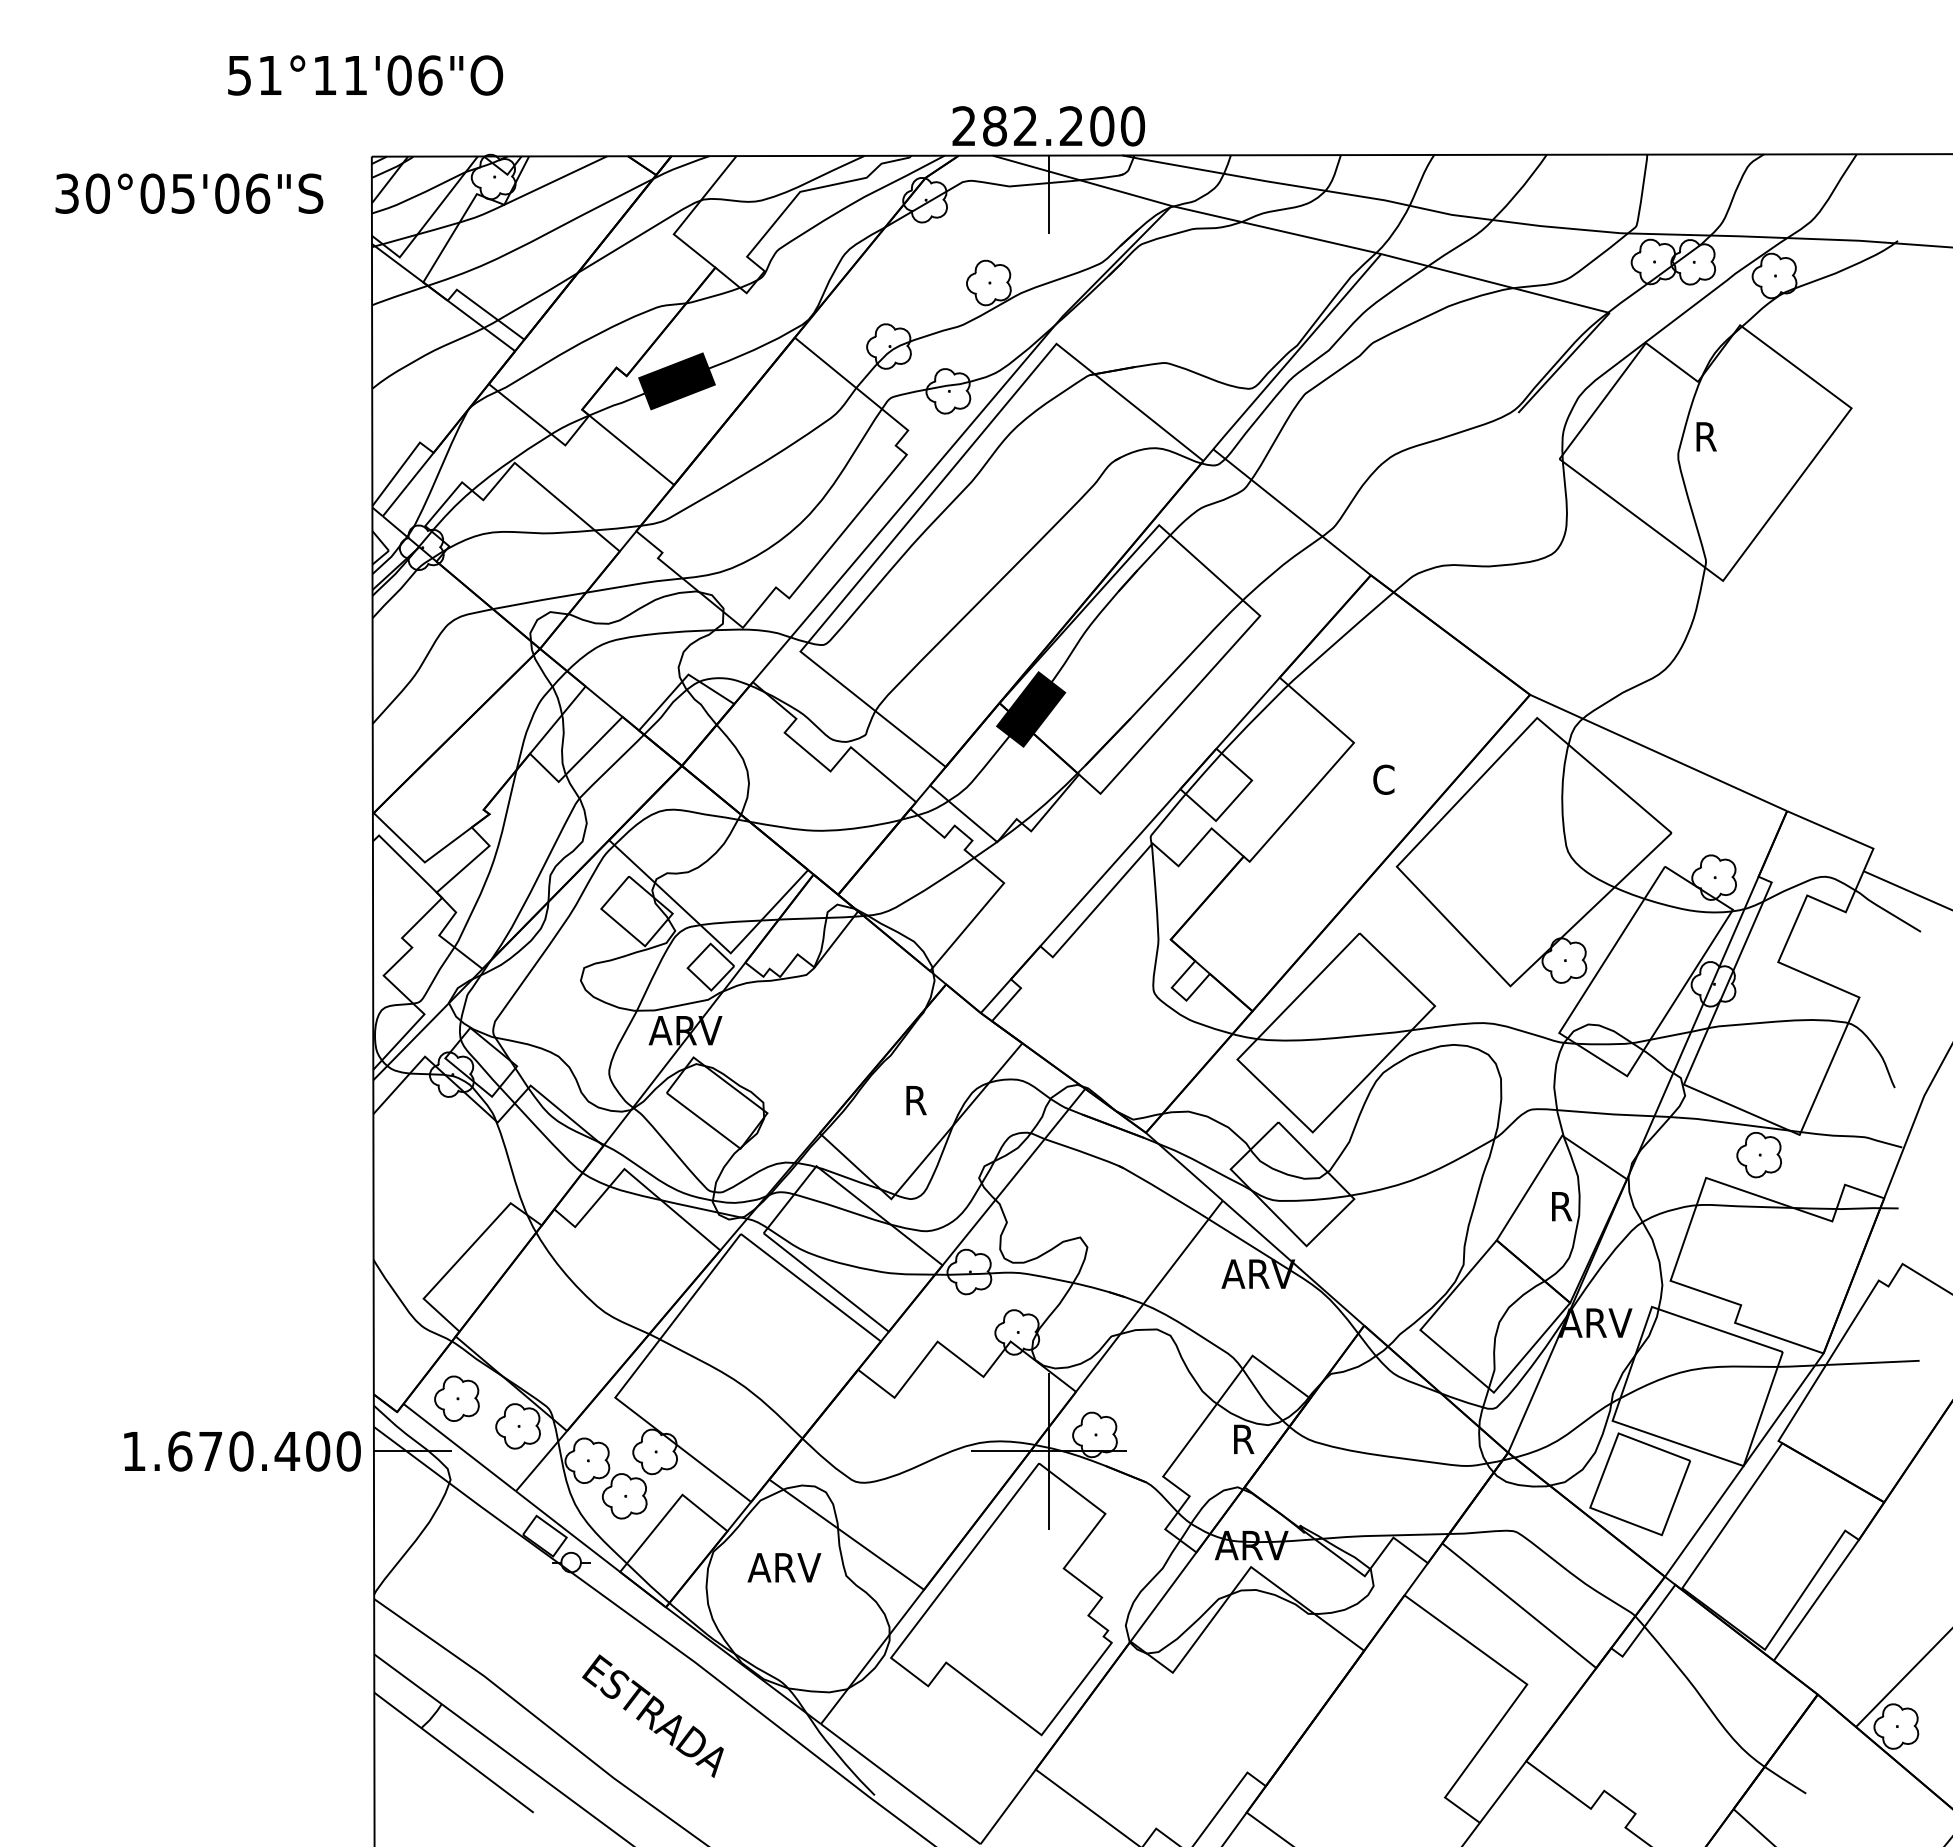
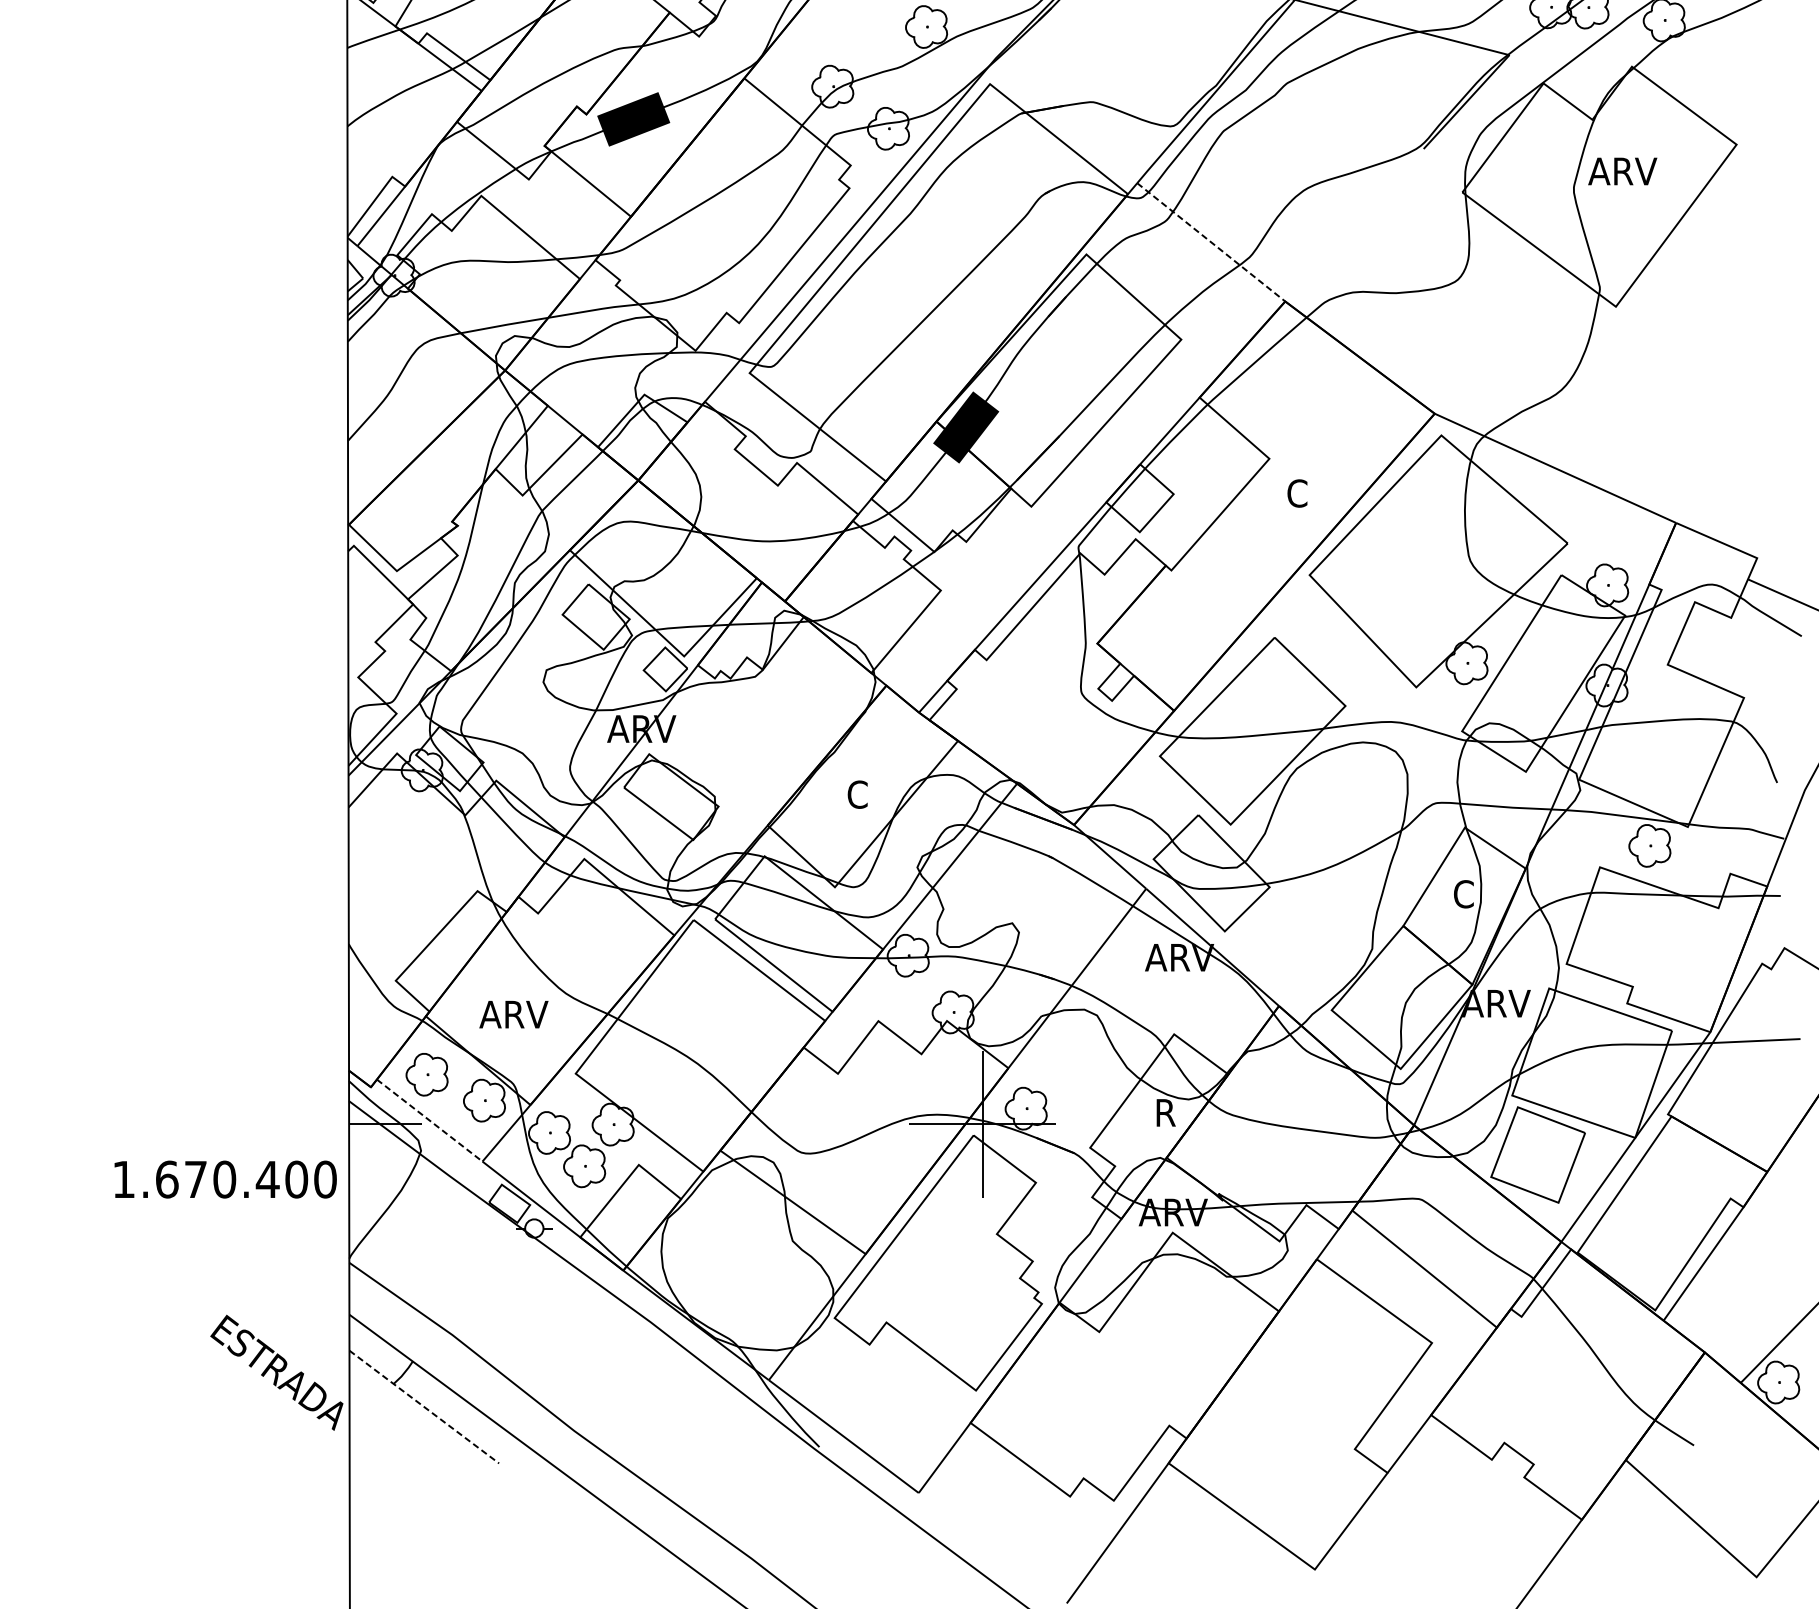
text: (1730, 436) -> (1622, 171), R -> ARV
line: (1292, 512) -> (1211, 242), solid -> dashed
text: (915, 1100) -> (857, 794), R -> C
text: (1561, 1206) -> (1464, 894), R -> C
line: (460, 1447) -> (430, 1120), solid -> dashed
text: (242, 1451) -> (225, 1179), moved
text: (784, 1567) -> (513, 1014), moved
text: (652, 1715) -> (276, 1372), moved
line: (454, 1752) -> (424, 1406), solid -> dashed

